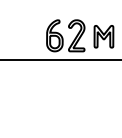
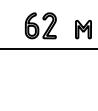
part: (65, 35) -> (40, 25), moved

